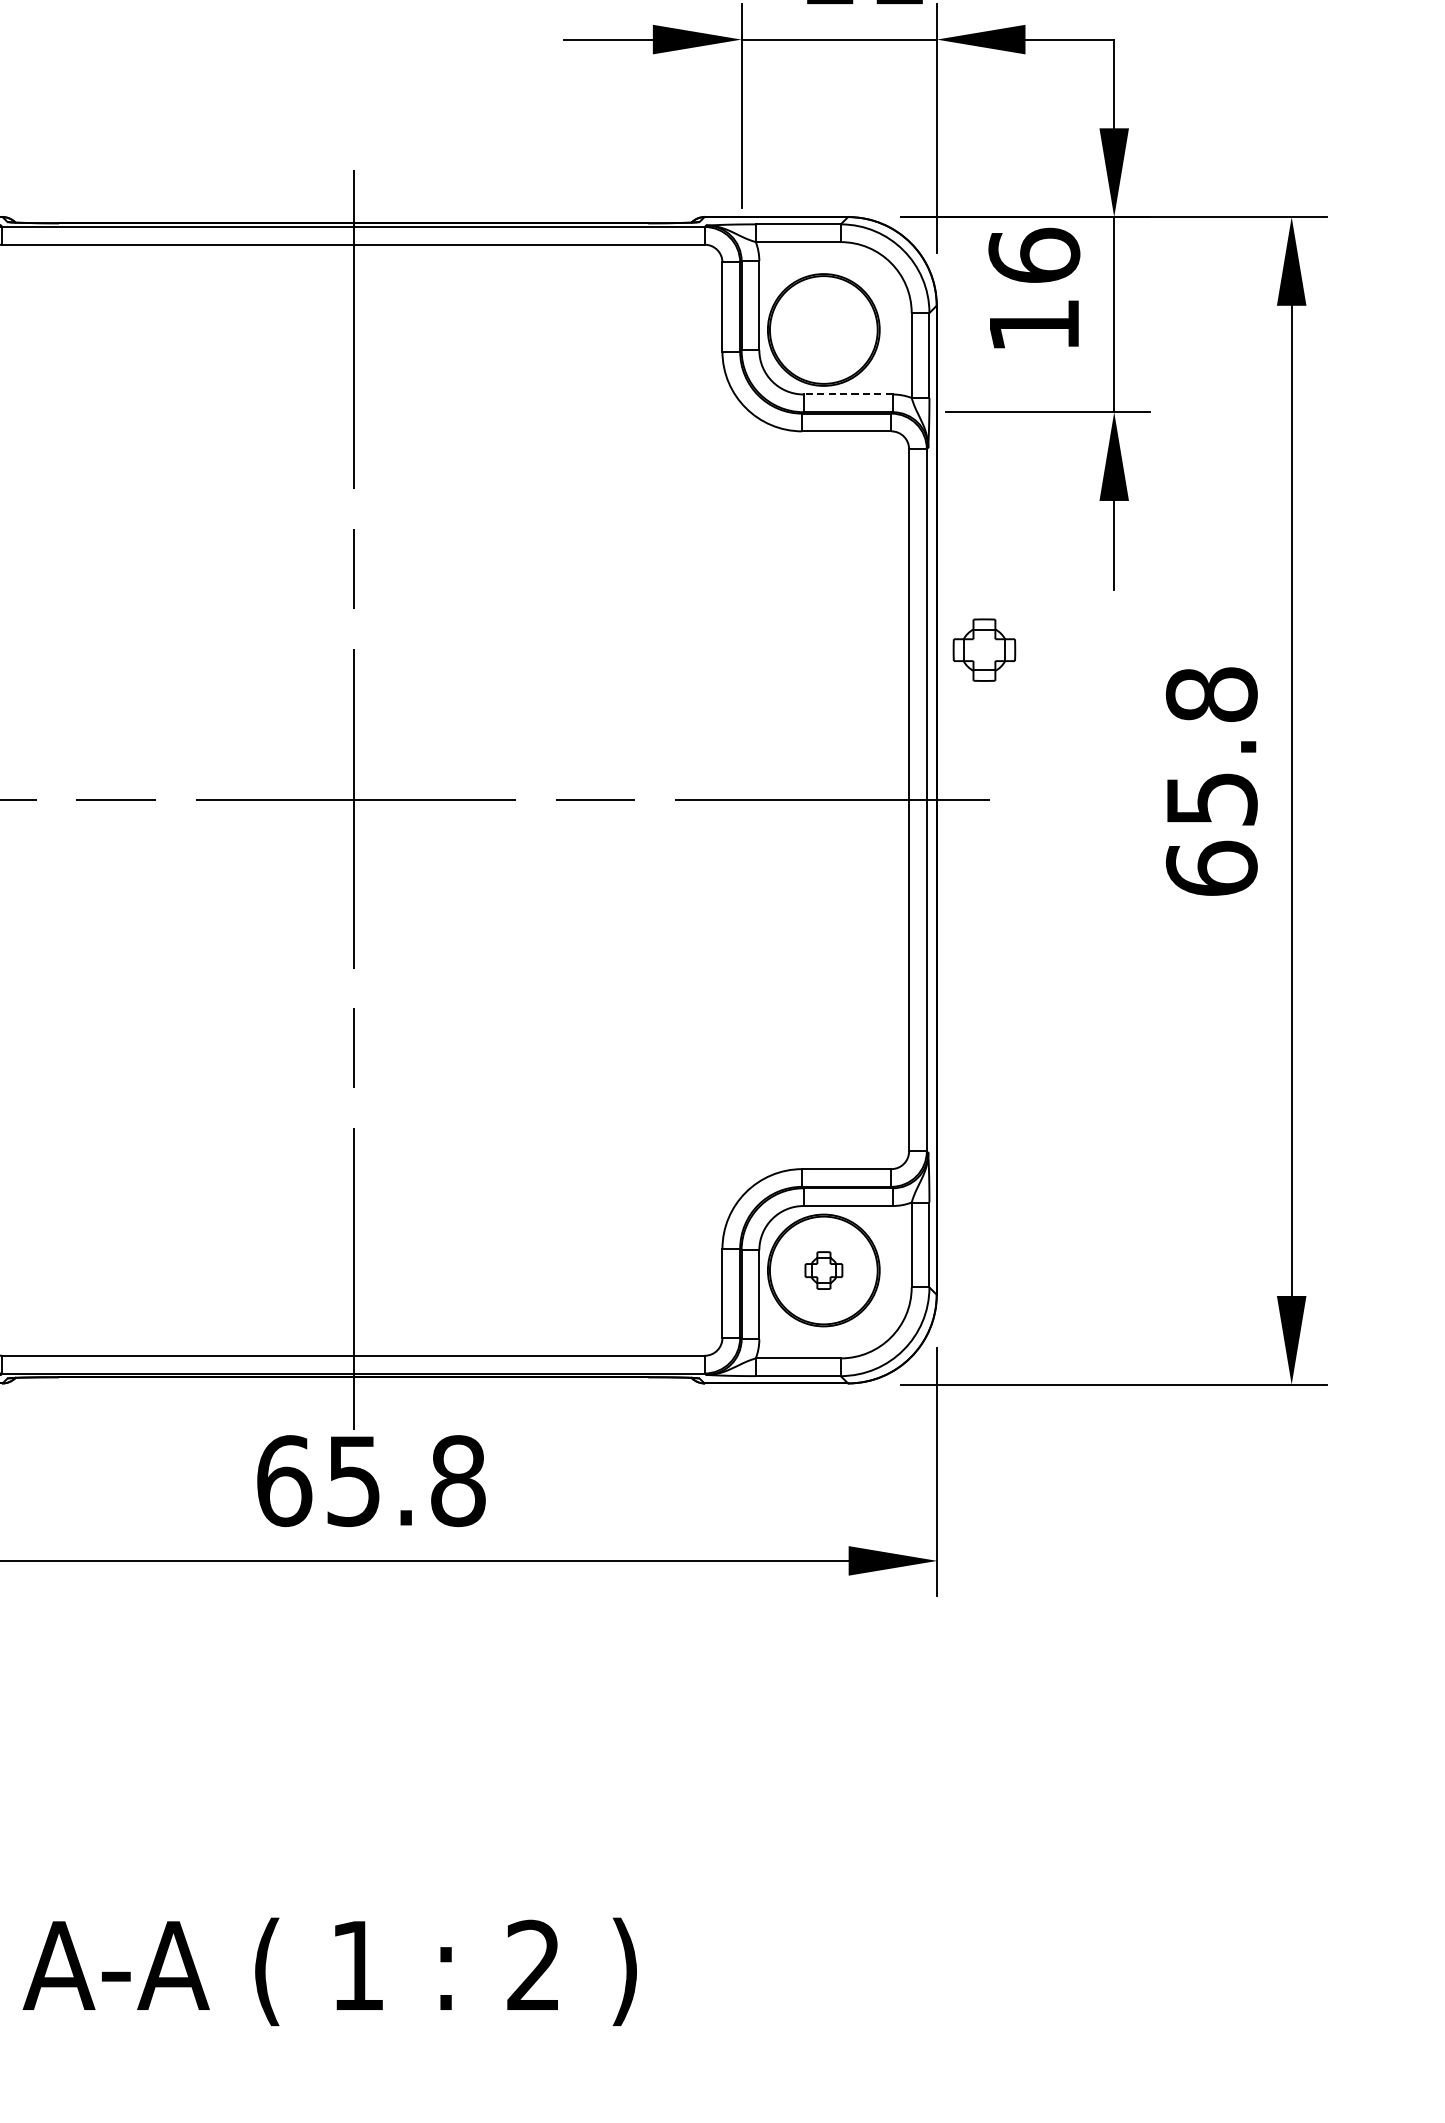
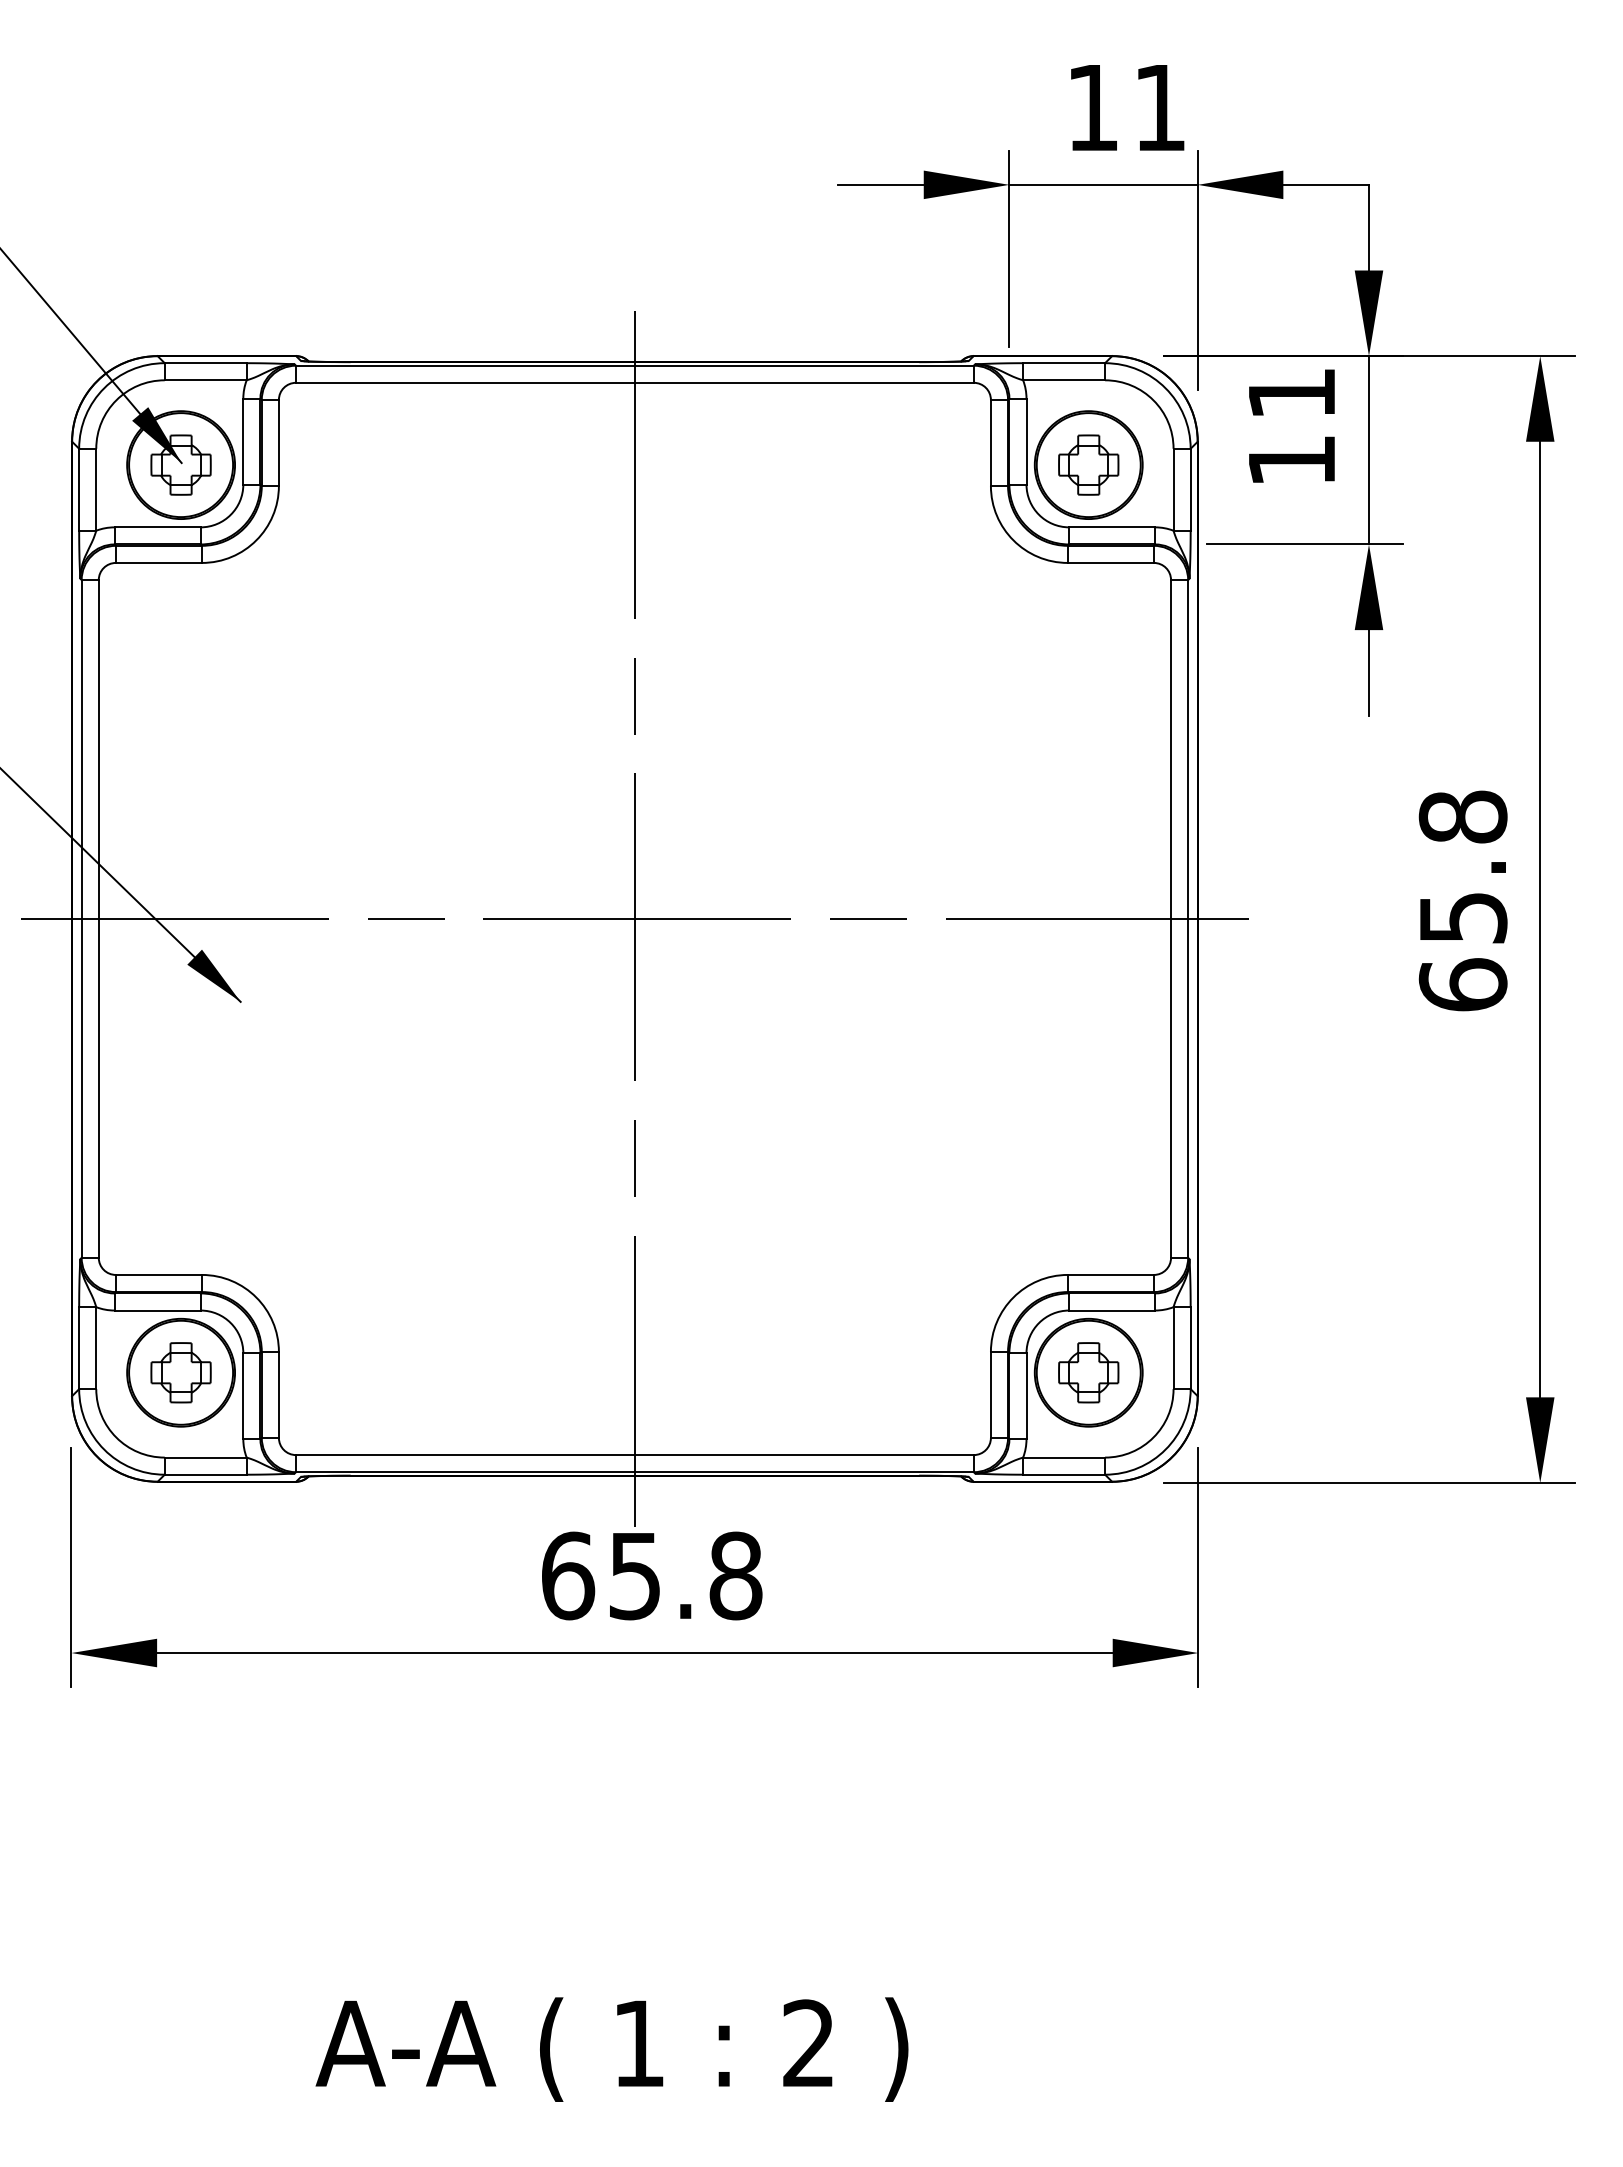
text: (1033, 254) -> (1291, 392), 16 -> 11
line: (848, 394) -> (1112, 527), dashed -> solid
part: (984, 649) -> (1088, 464), moved
part: (823, 1270) -> (1088, 1372), size x1.67

